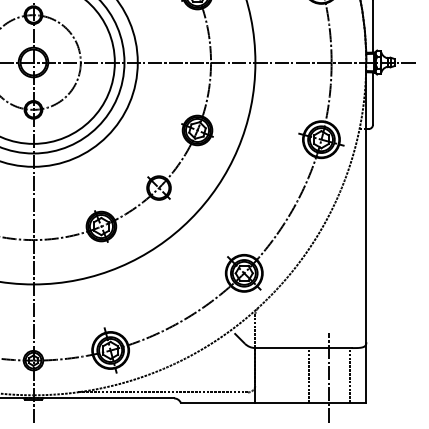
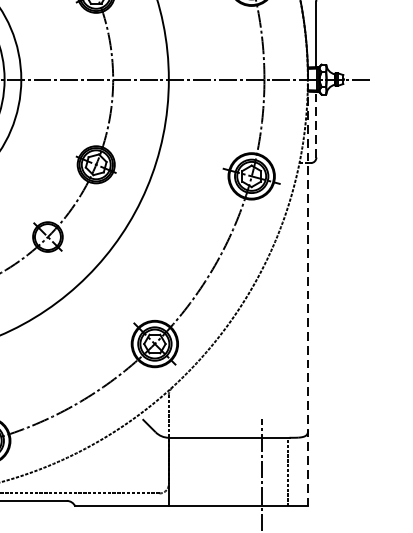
line: (373, 98) -> (316, 124), solid -> dashed
line: (366, 232) -> (308, 292), solid -> dashed
line: (308, 375) -> (235, 472), removed

